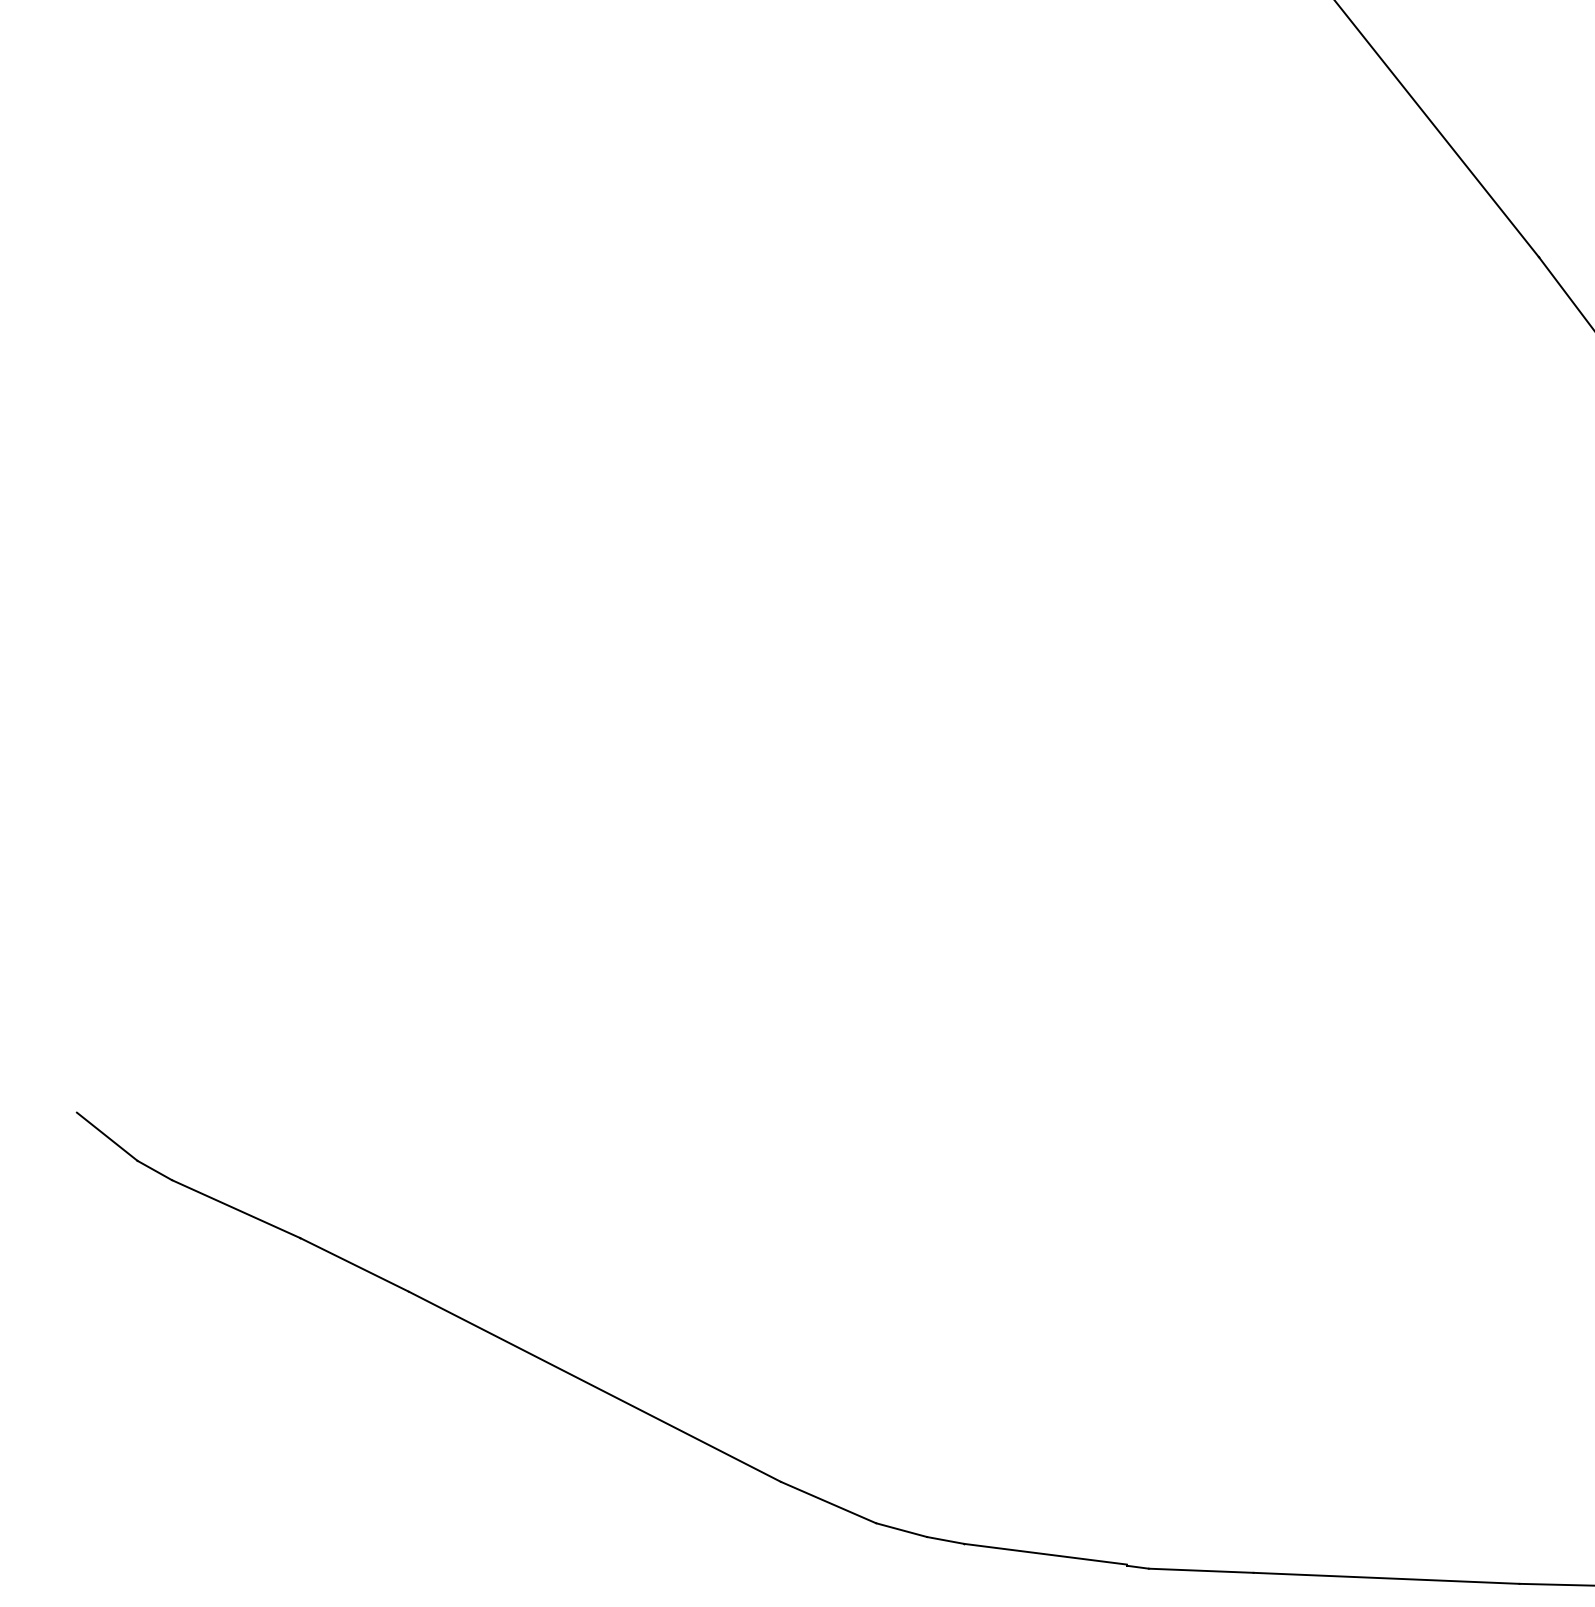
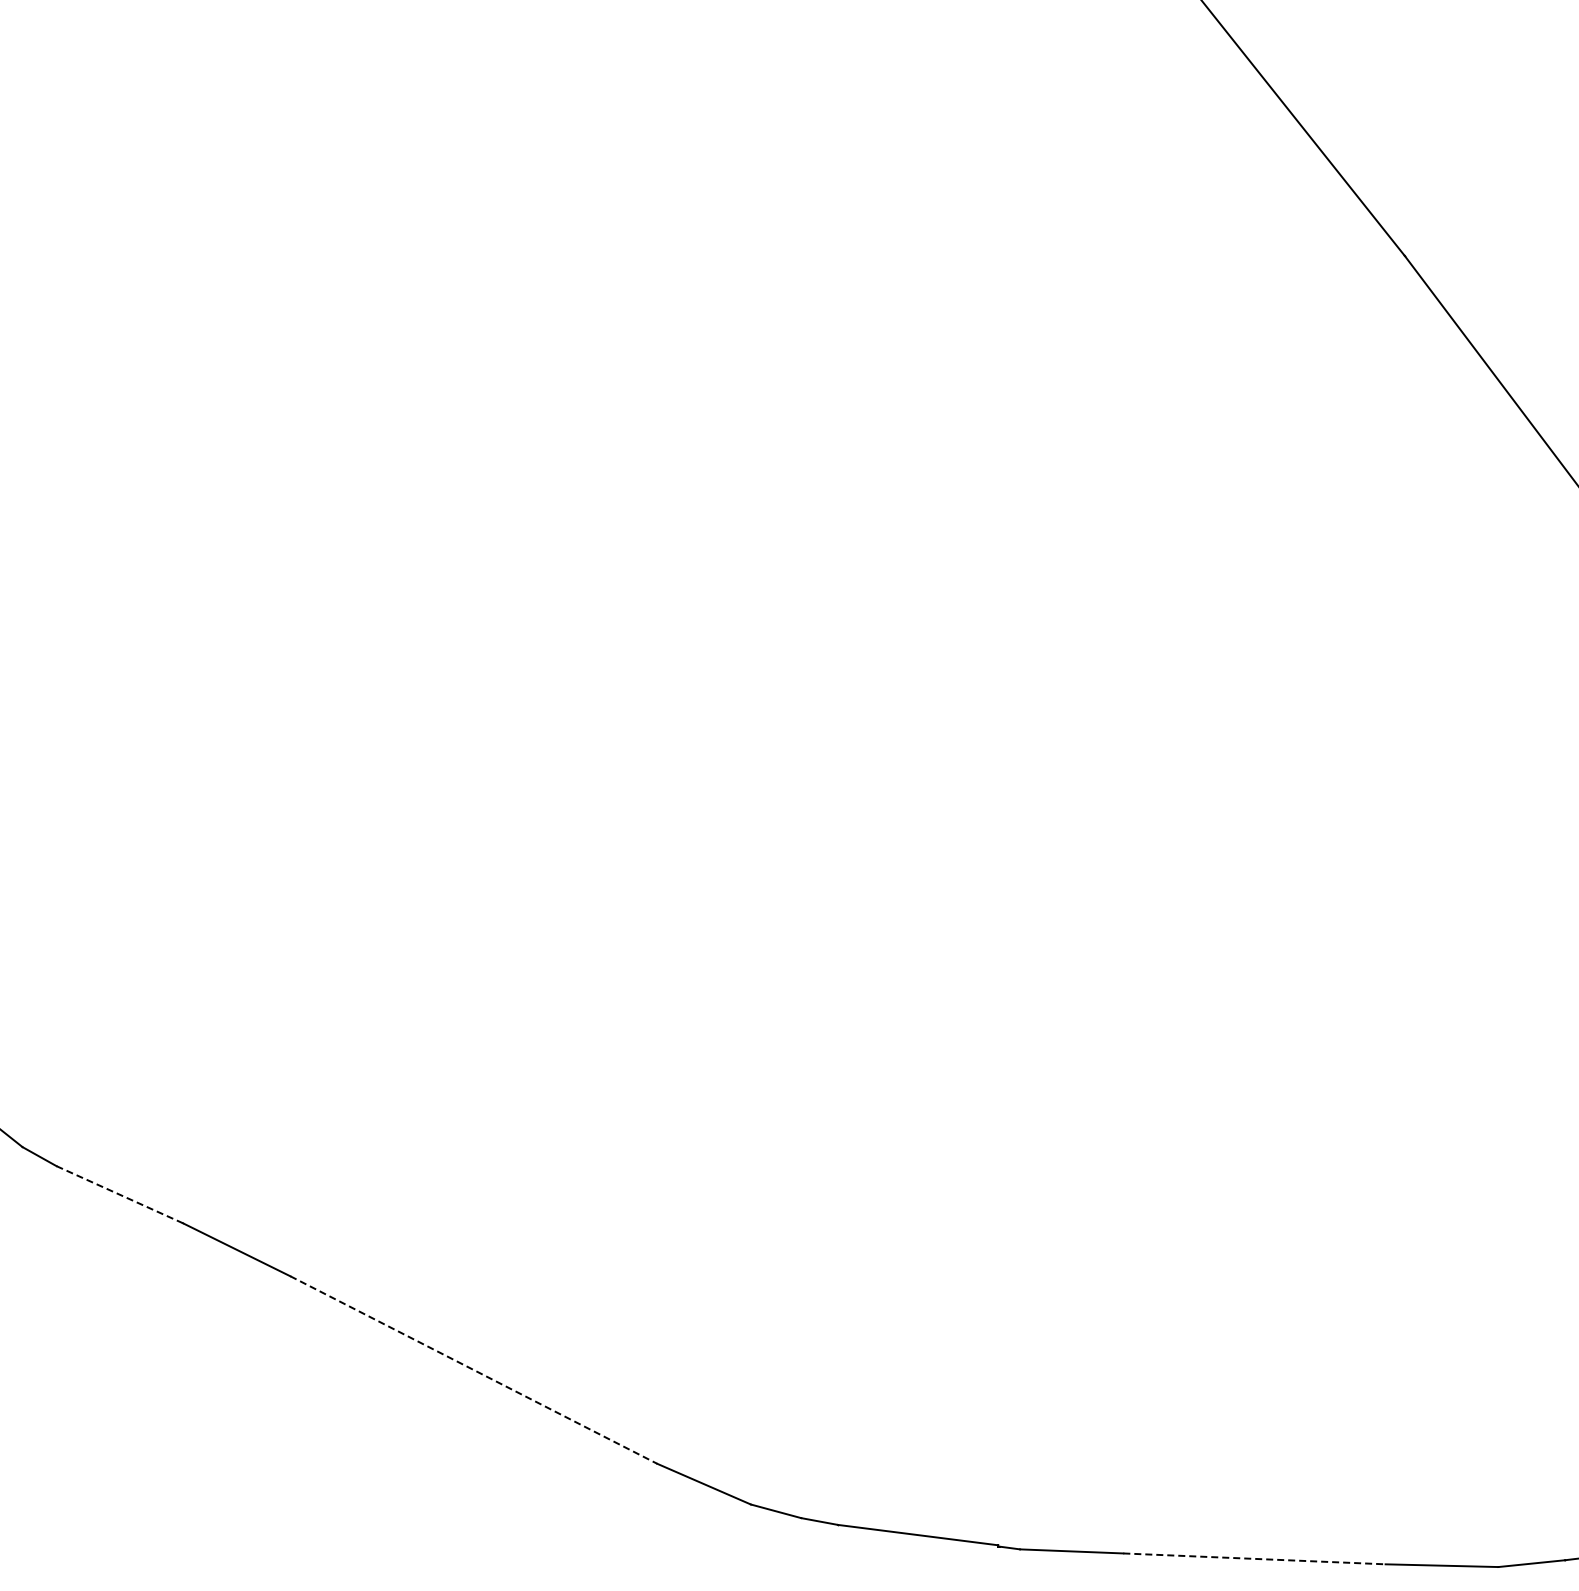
line: (236, 1208) -> (120, 1194), solid -> dashed
line: (595, 1387) -> (474, 1370), solid -> dashed
line: (1386, 1577) -> (1254, 1558), solid -> dashed

